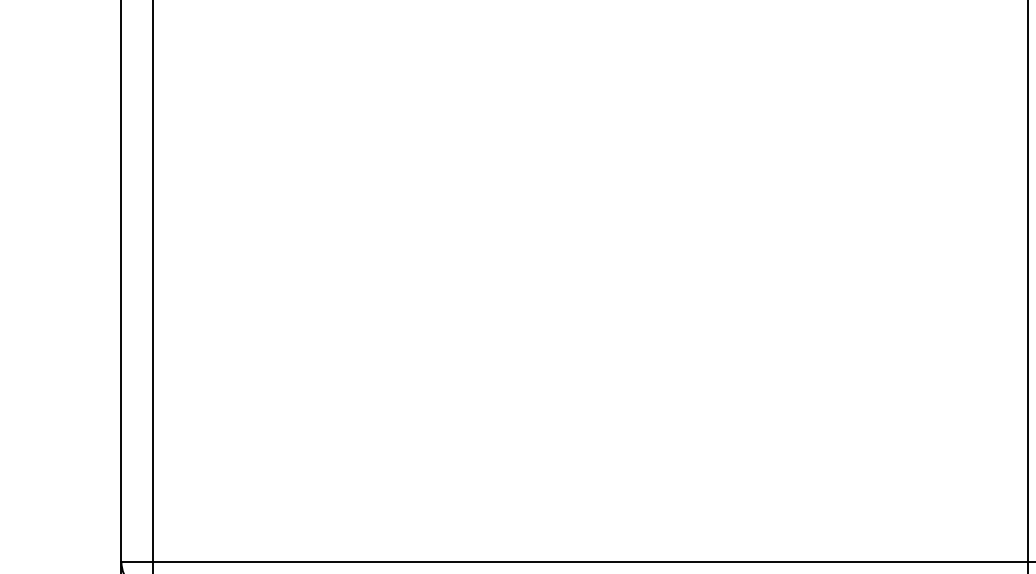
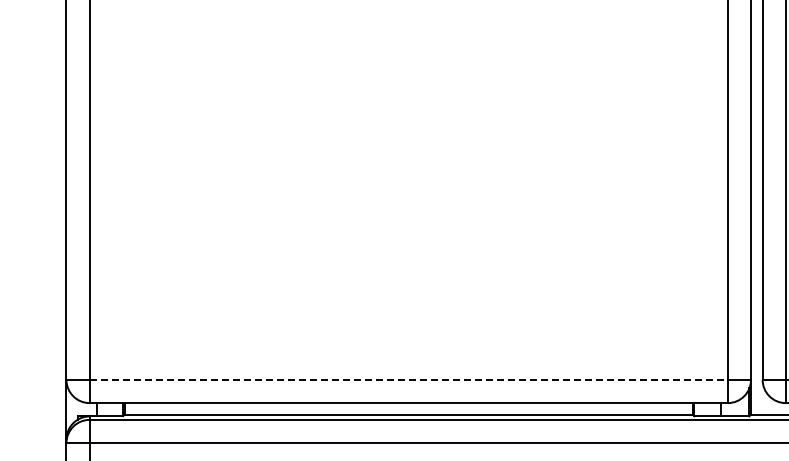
line: (591, 561) -> (409, 379), solid -> dashed

